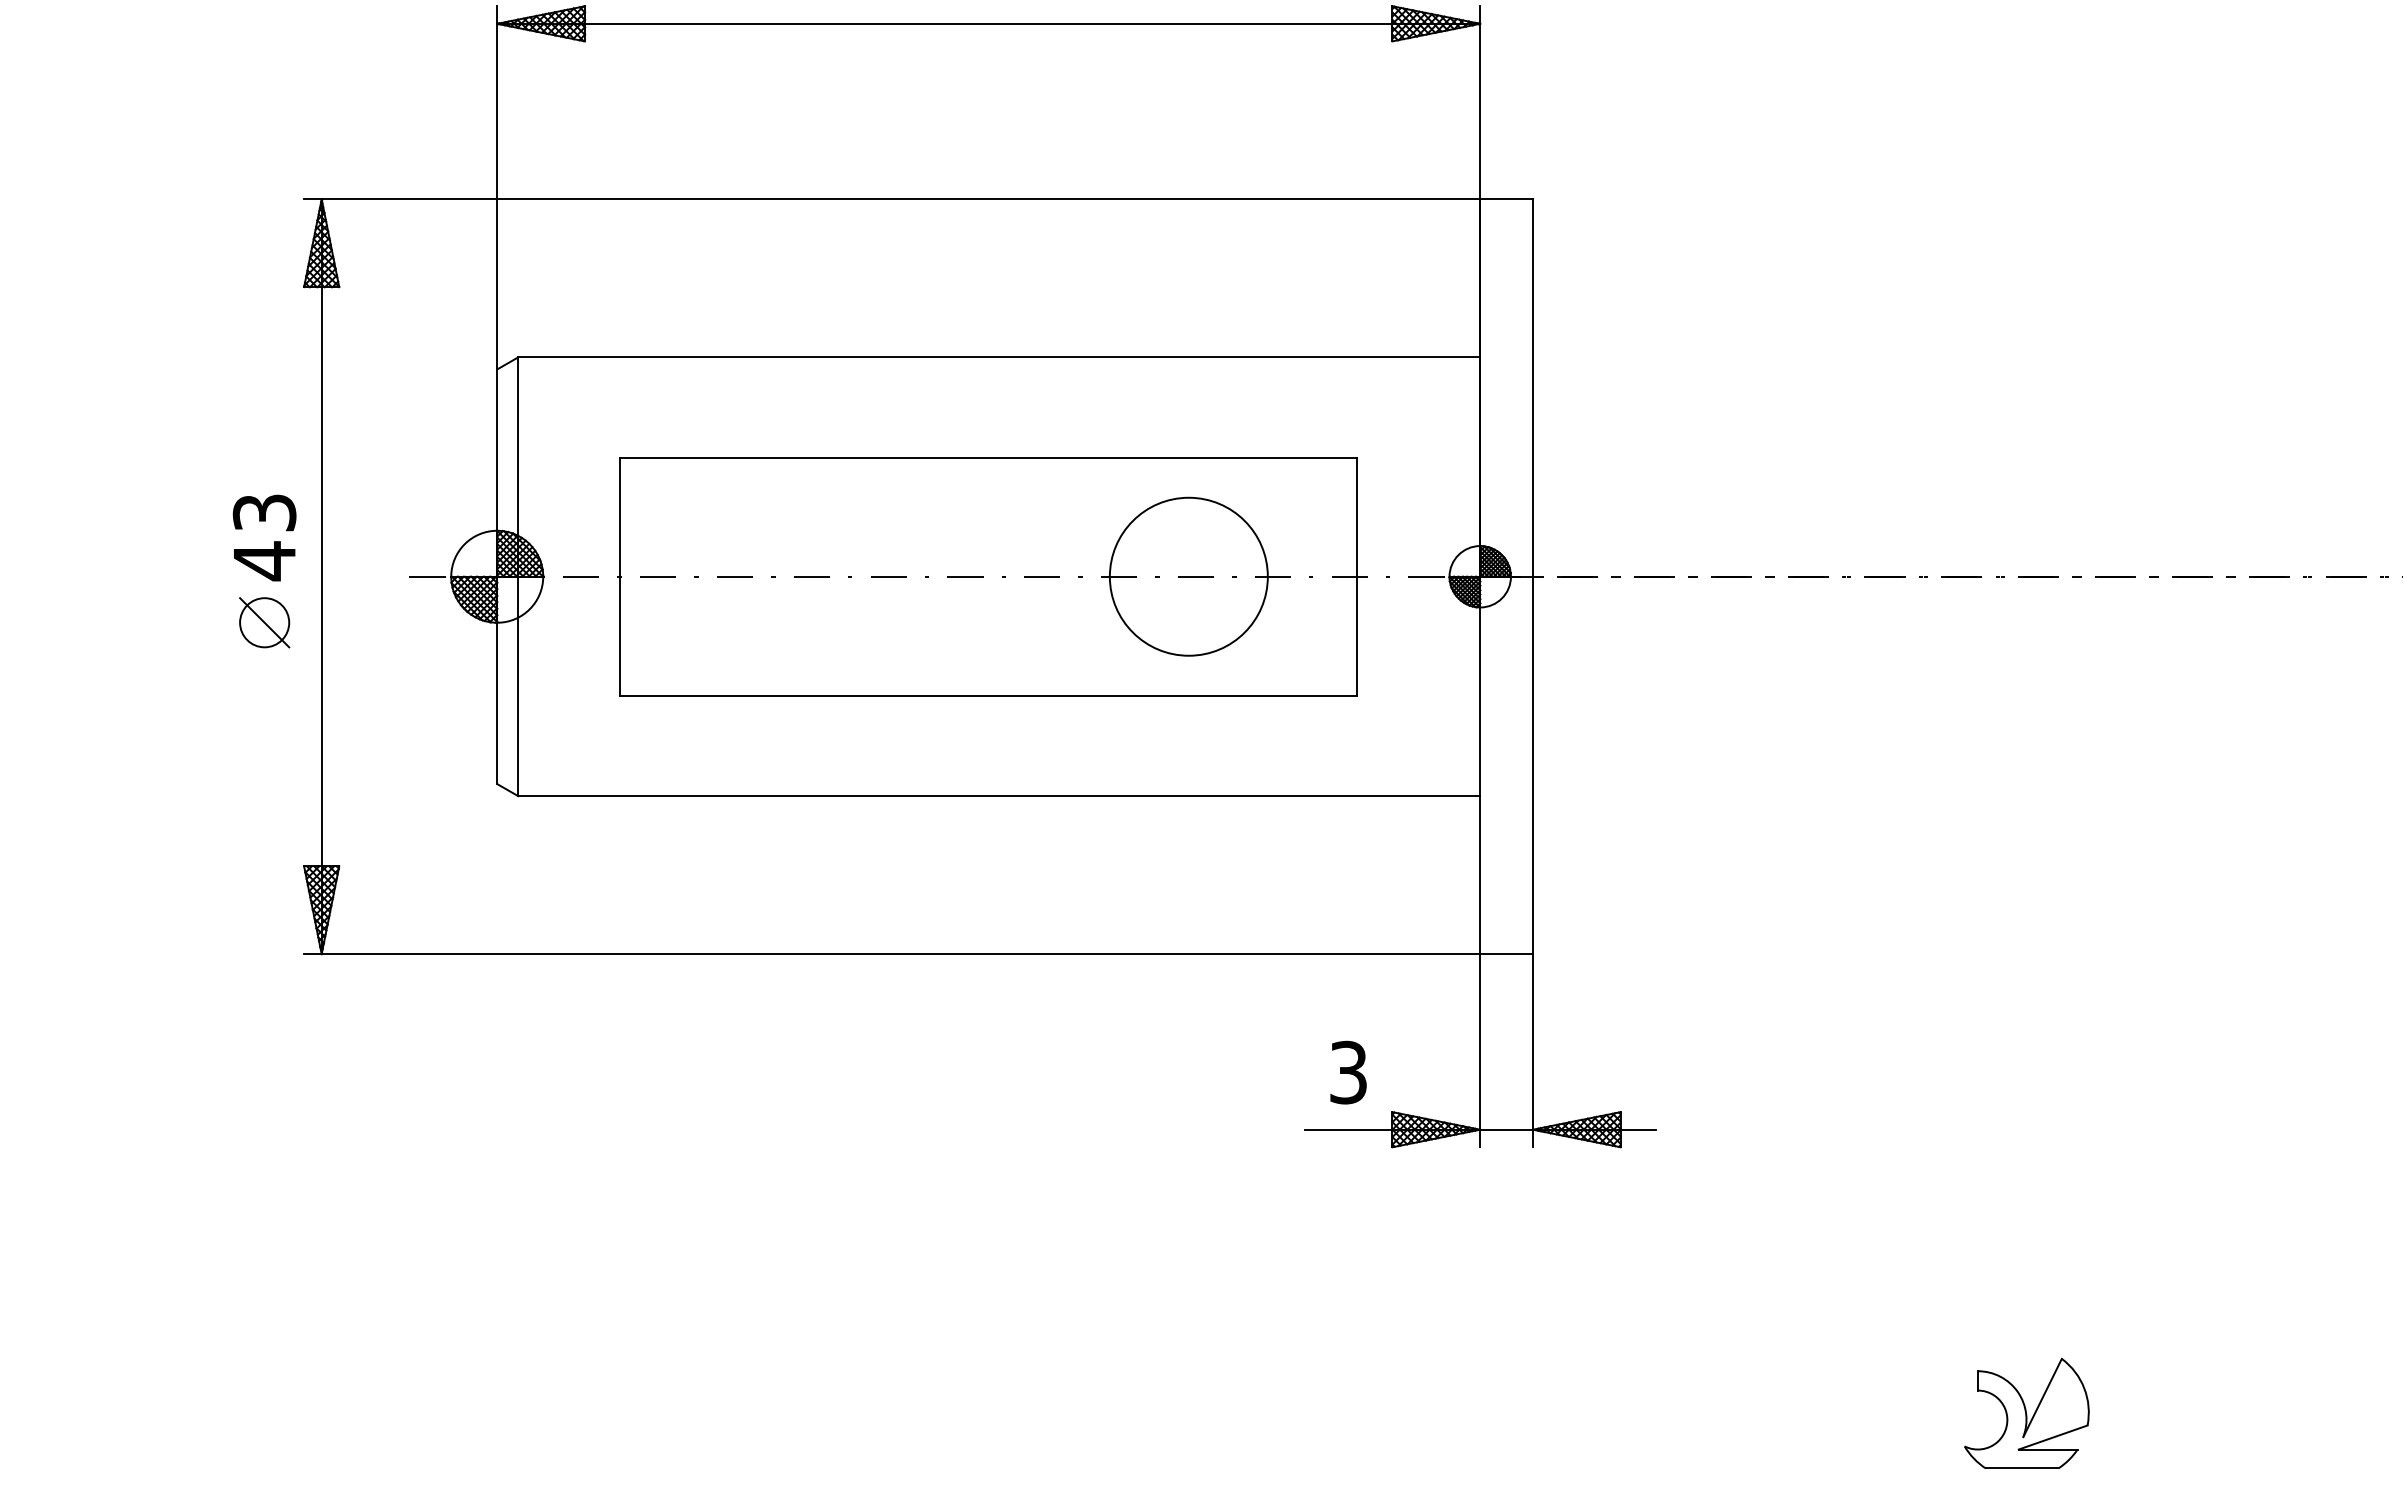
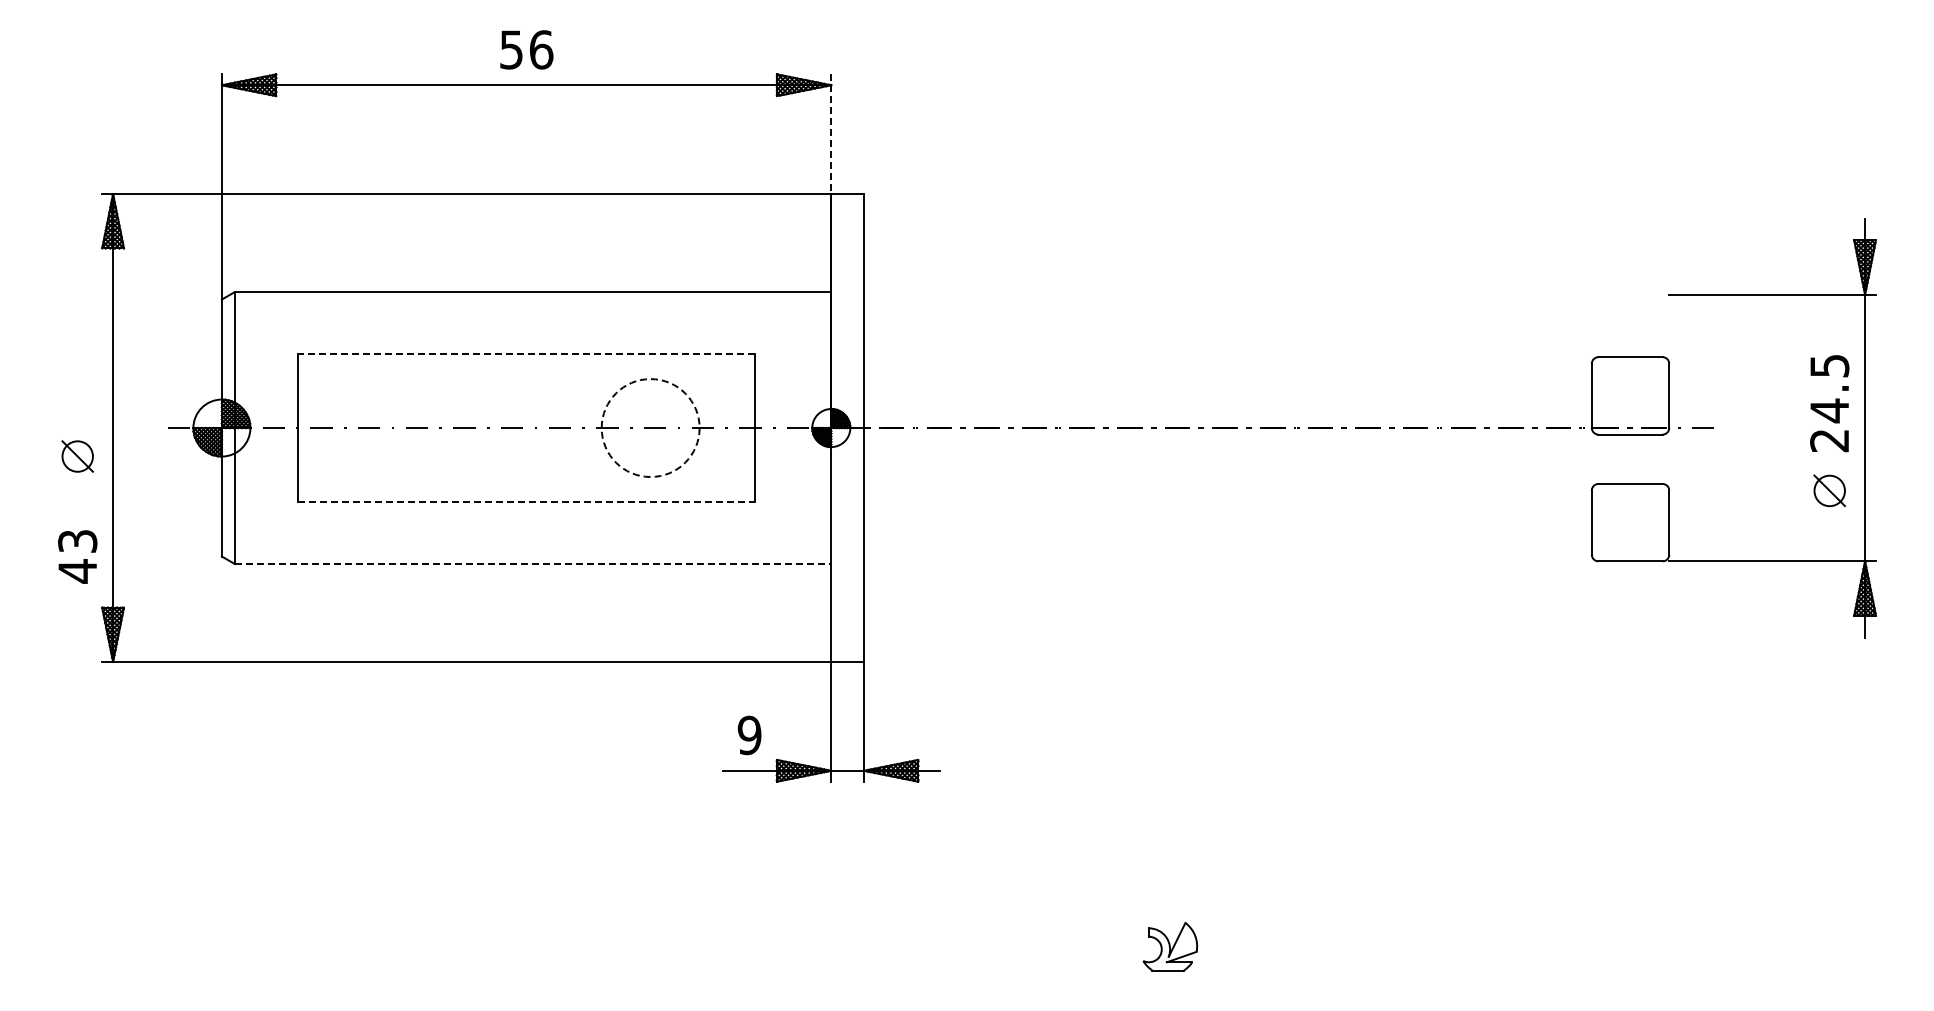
line: (1480, 103) -> (831, 134), solid -> dashed
line: (988, 458) -> (526, 354), solid -> dashed
text: (264, 537) -> (77, 556), moved
circle: (1188, 577) -> (650, 428), solid -> dashed
line: (988, 695) -> (526, 501), solid -> dashed
line: (999, 796) -> (533, 564), solid -> dashed
text: (1348, 1071) -> (749, 734), 3 -> 9
part: (2027, 1413) -> (1170, 946), size x0.7

